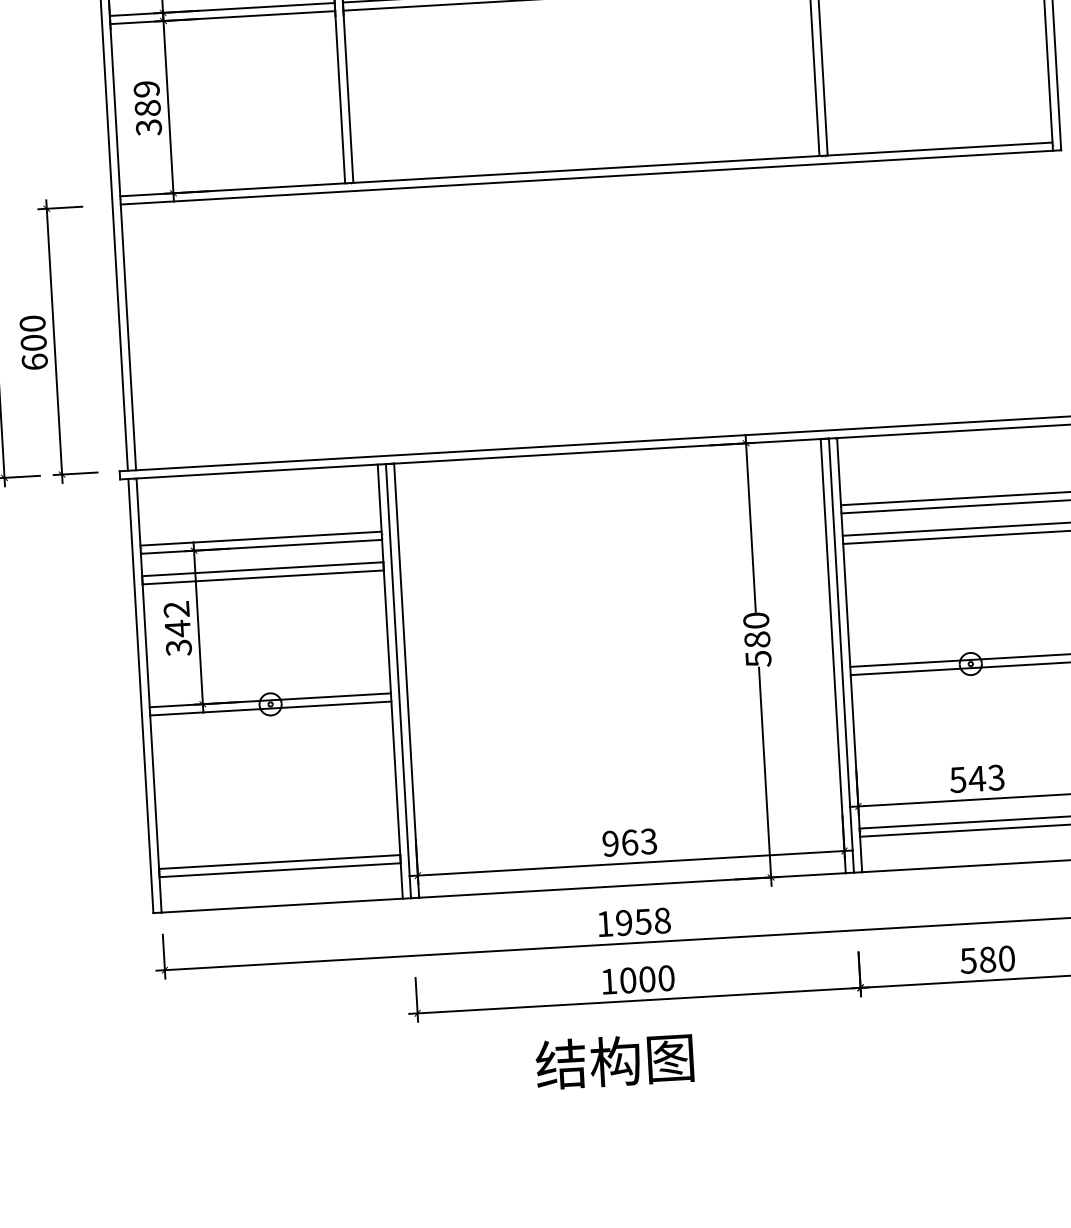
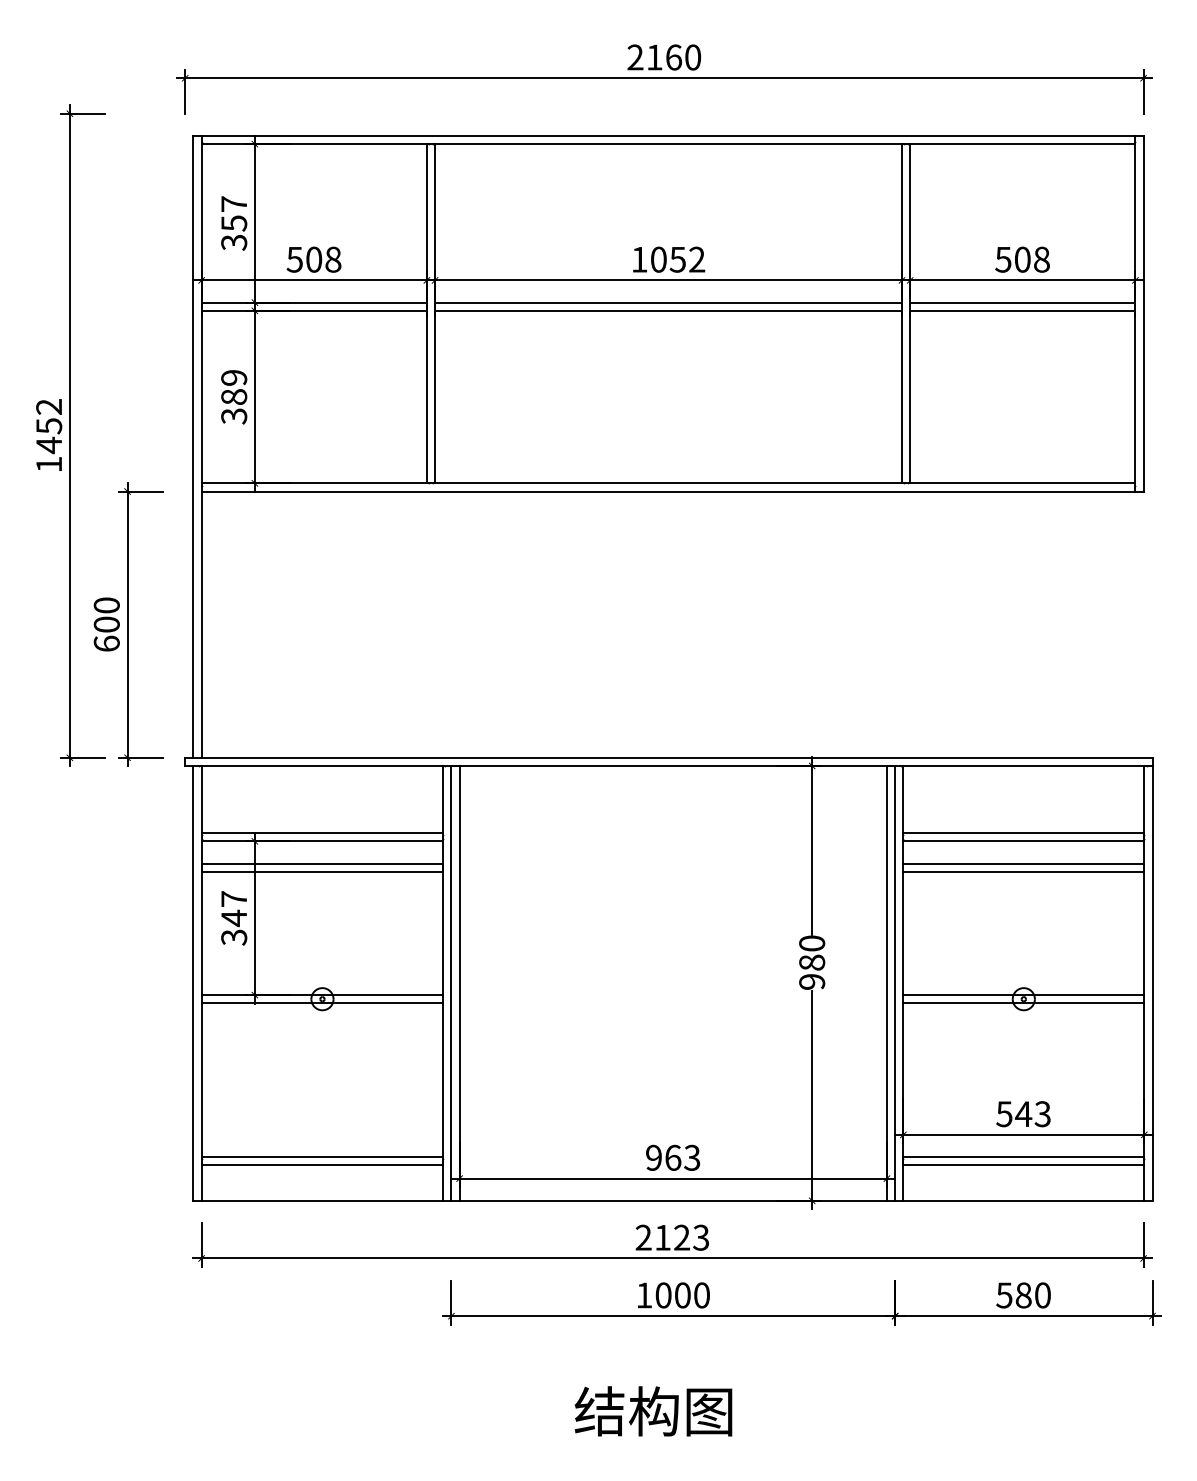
text: (176, 609) -> (233, 899), 342 -> 347
text: (758, 659) -> (812, 982), 580 -> 980
text: (633, 922) -> (672, 1237), 1958 -> 2123
text: (614, 1061) -> (653, 1411), moved

